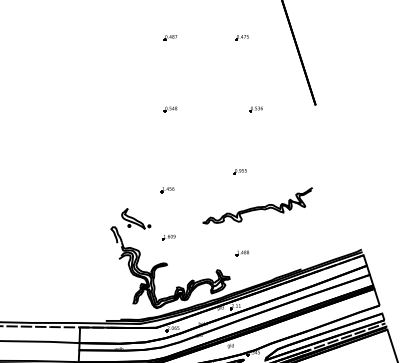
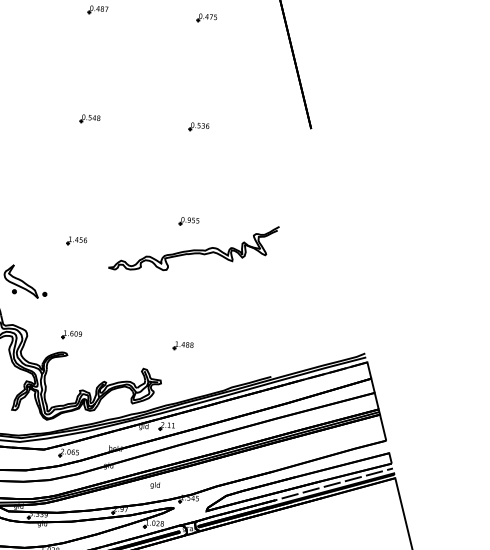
part: (255, 109) -> (197, 127), moved
part: (257, 205) -> (193, 247), moved
part: (168, 237) -> (71, 334), moved

